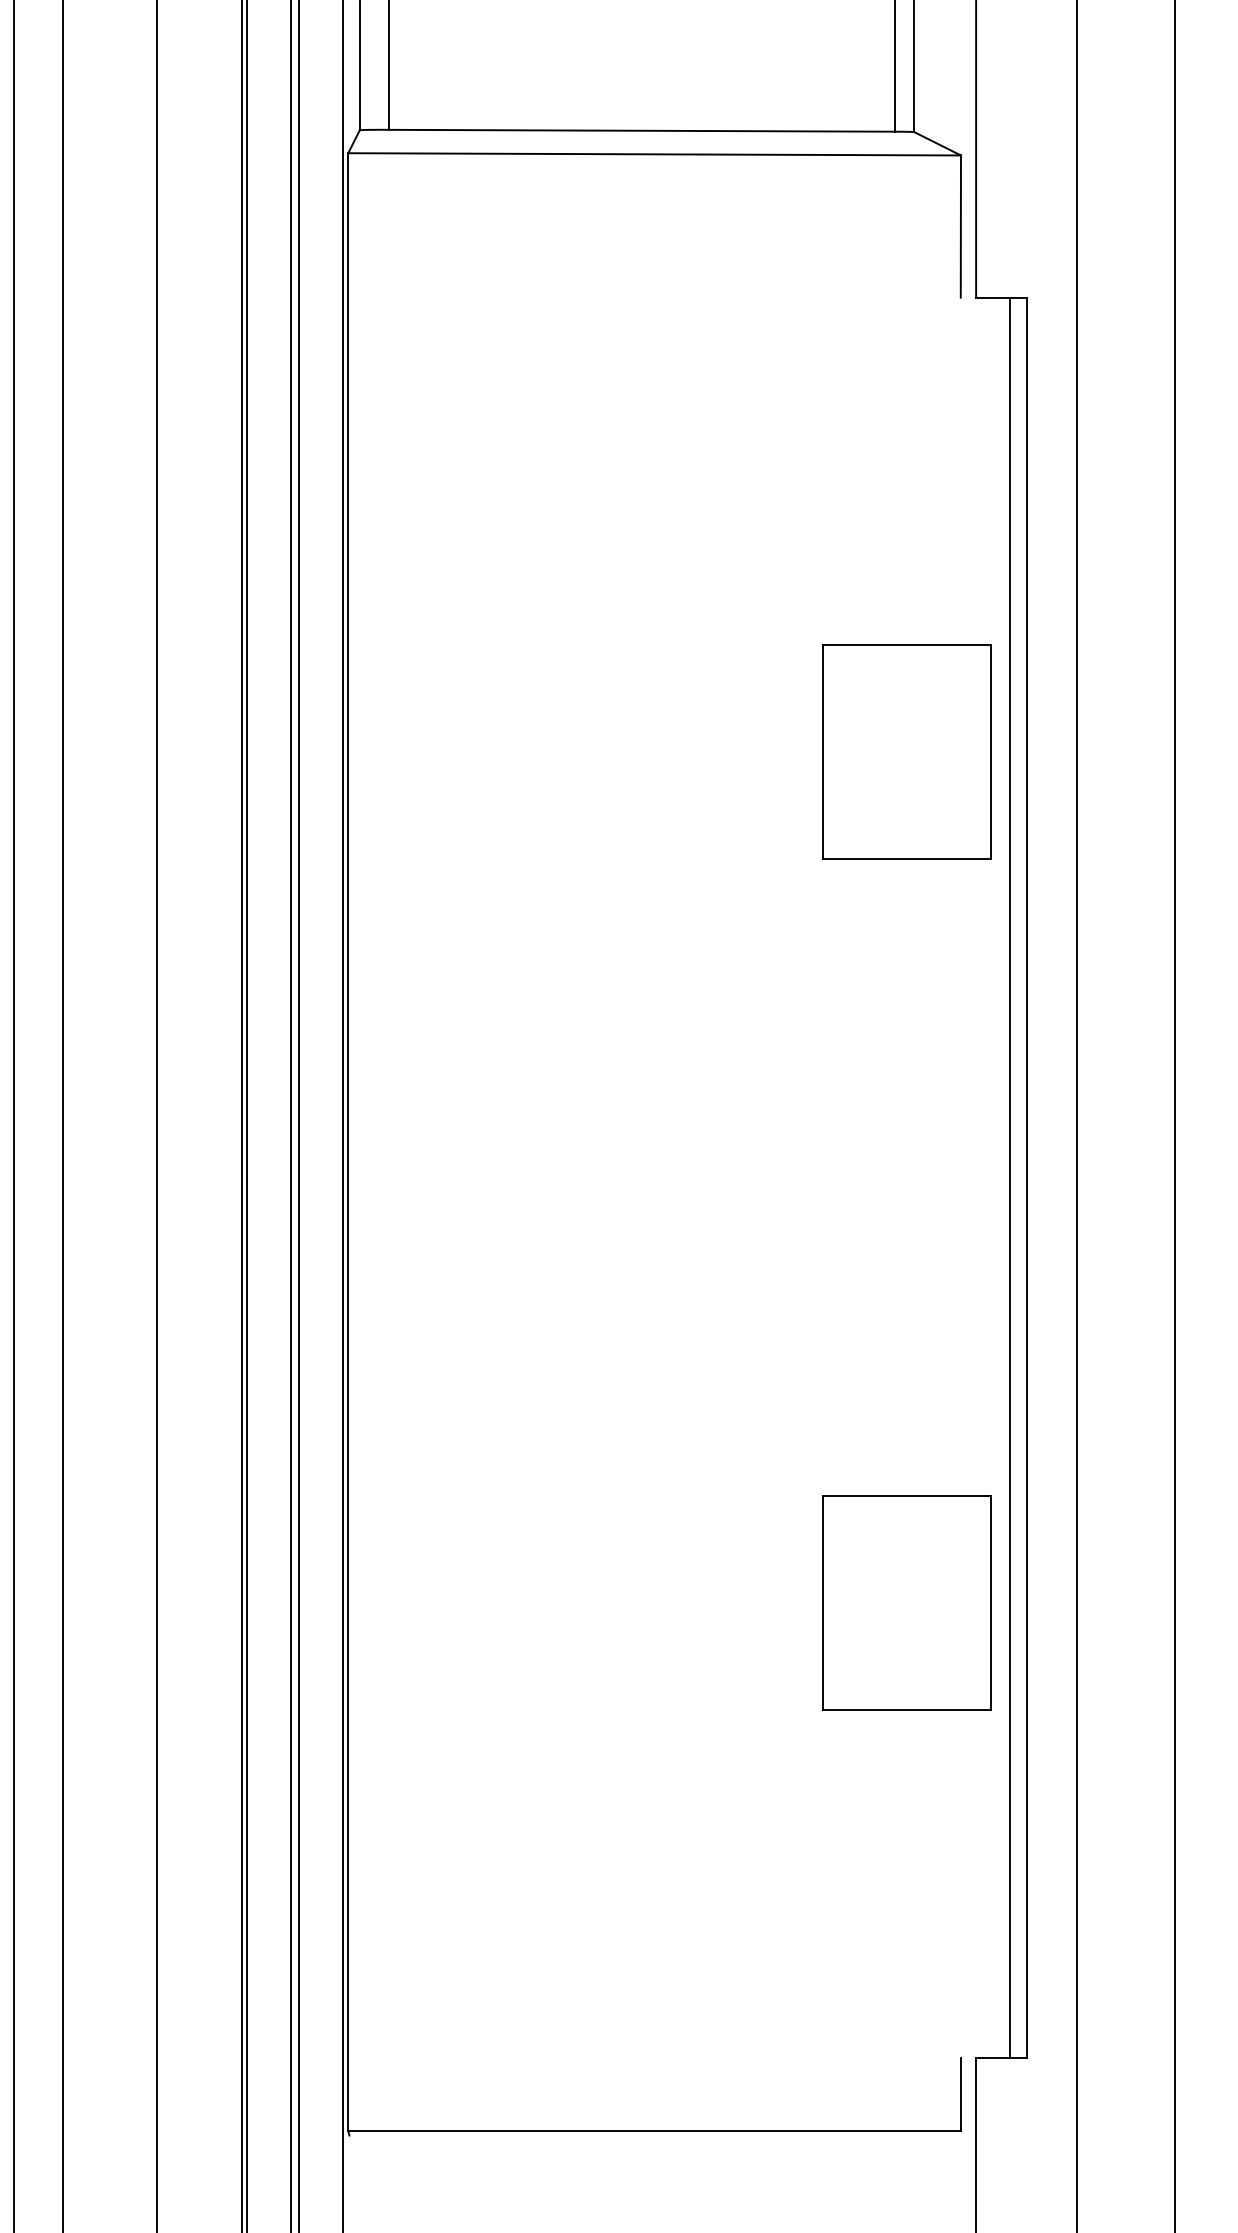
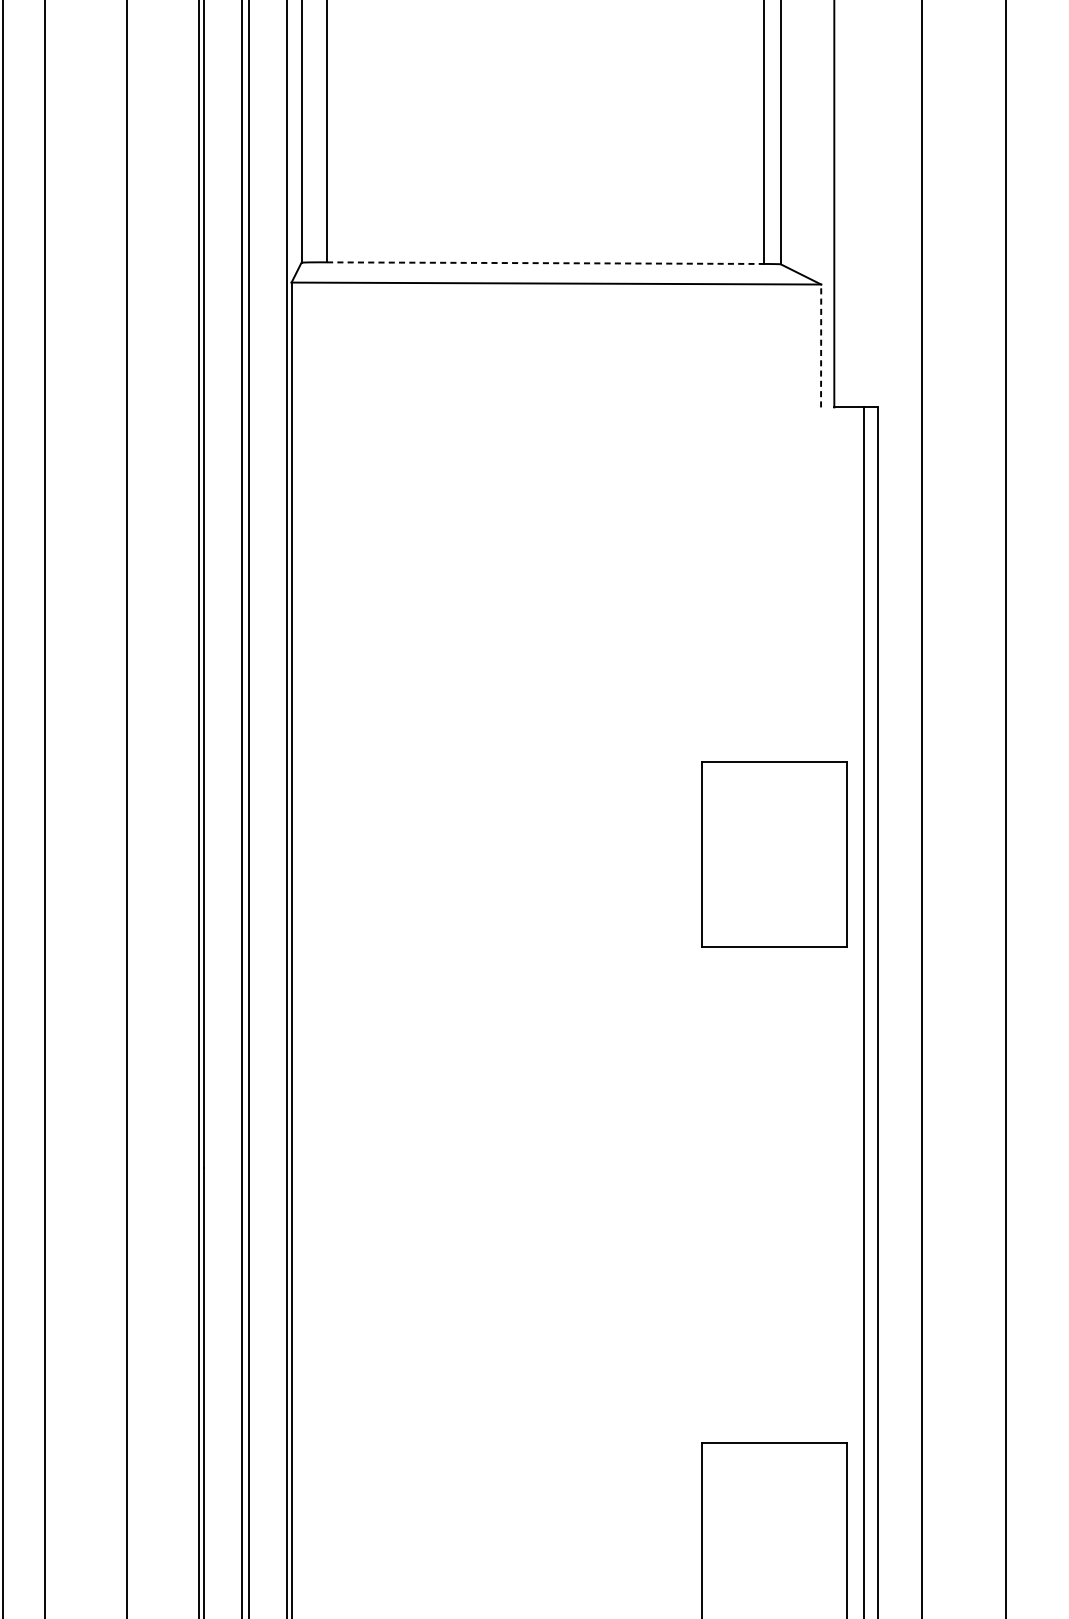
line: (642, 130) -> (545, 262), solid -> dashed
line: (960, 226) -> (820, 345), solid -> dashed
part: (906, 751) -> (774, 854), moved

